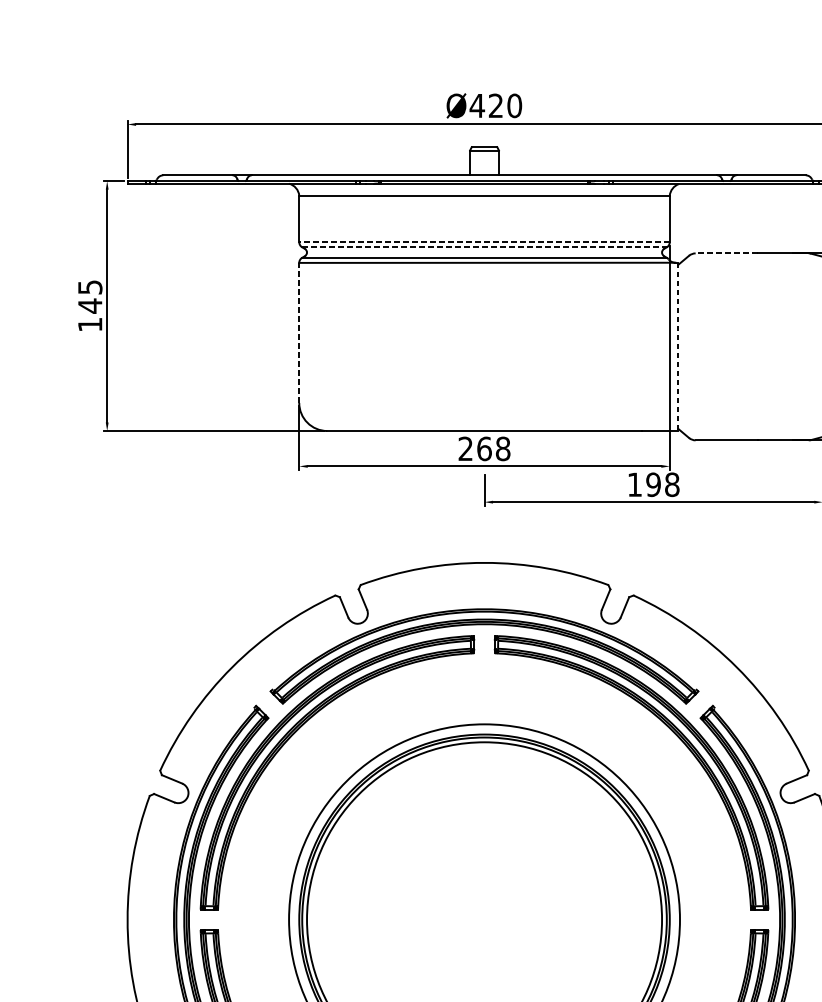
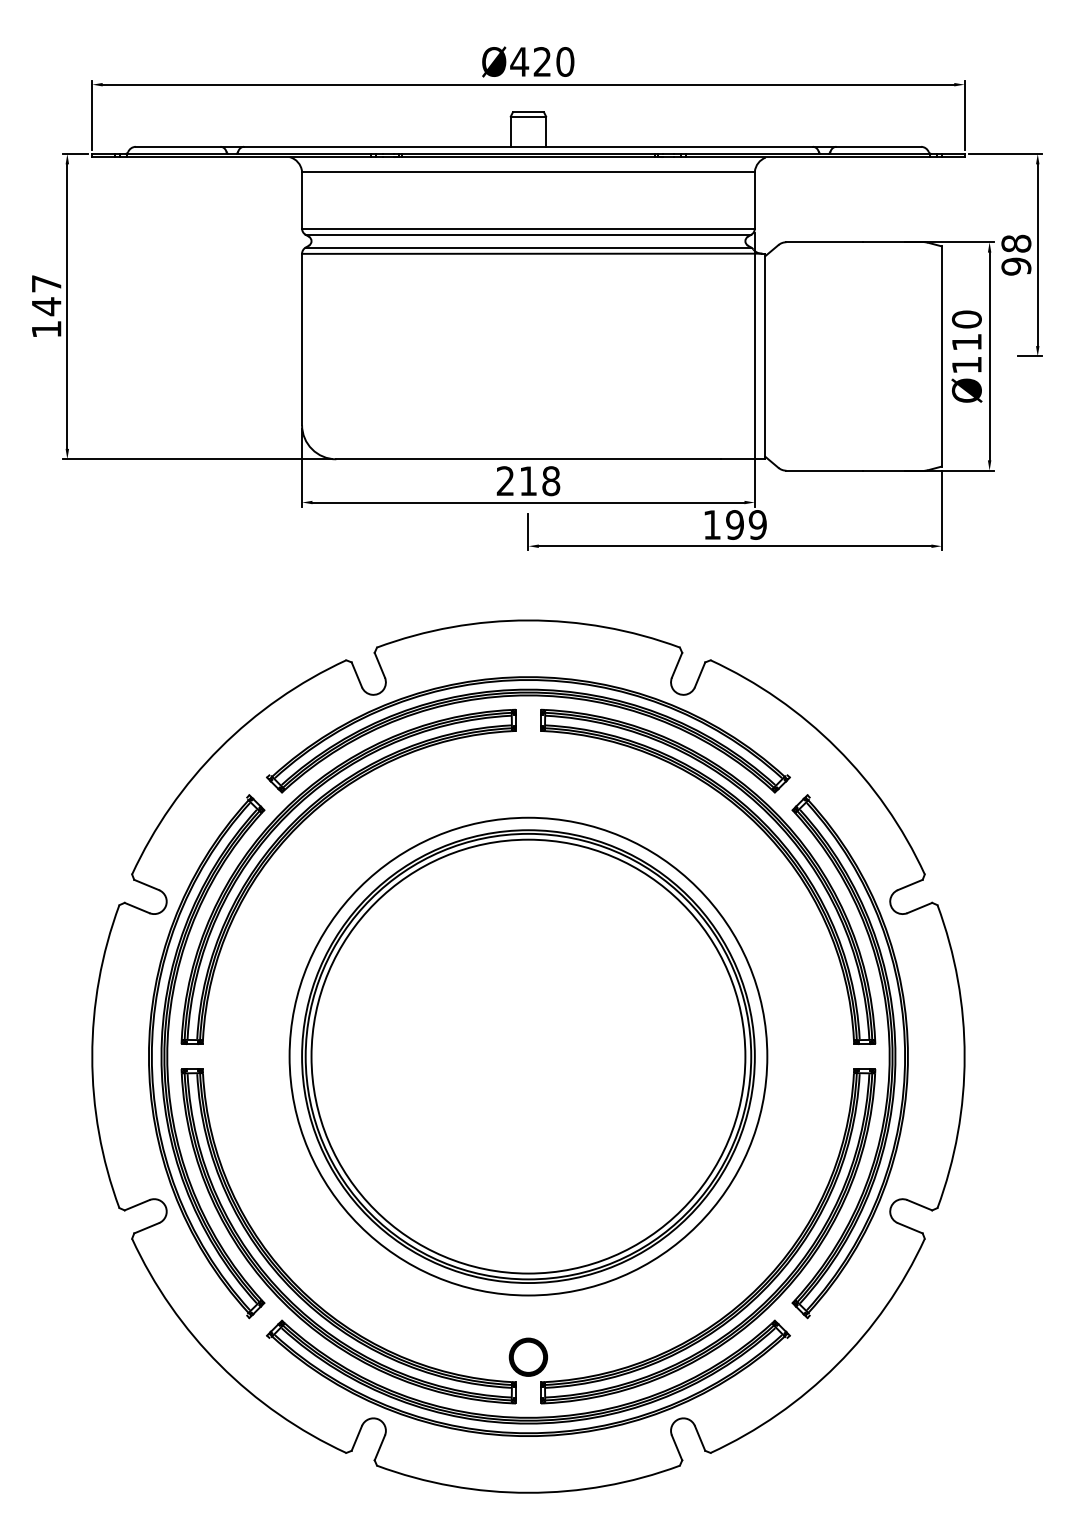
line: (483, 242) -> (527, 228), dashed -> solid
line: (484, 247) -> (528, 234), dashed -> solid
line: (726, 253) -> (824, 242), dashed -> solid
text: (90, 287) -> (46, 283), 145 -> 147
line: (299, 332) -> (302, 339), dashed -> solid
line: (678, 346) -> (765, 356), dashed -> solid
text: (484, 449) -> (528, 481), 268 -> 218
text: (671, 484) -> (757, 524), 198 -> 199

